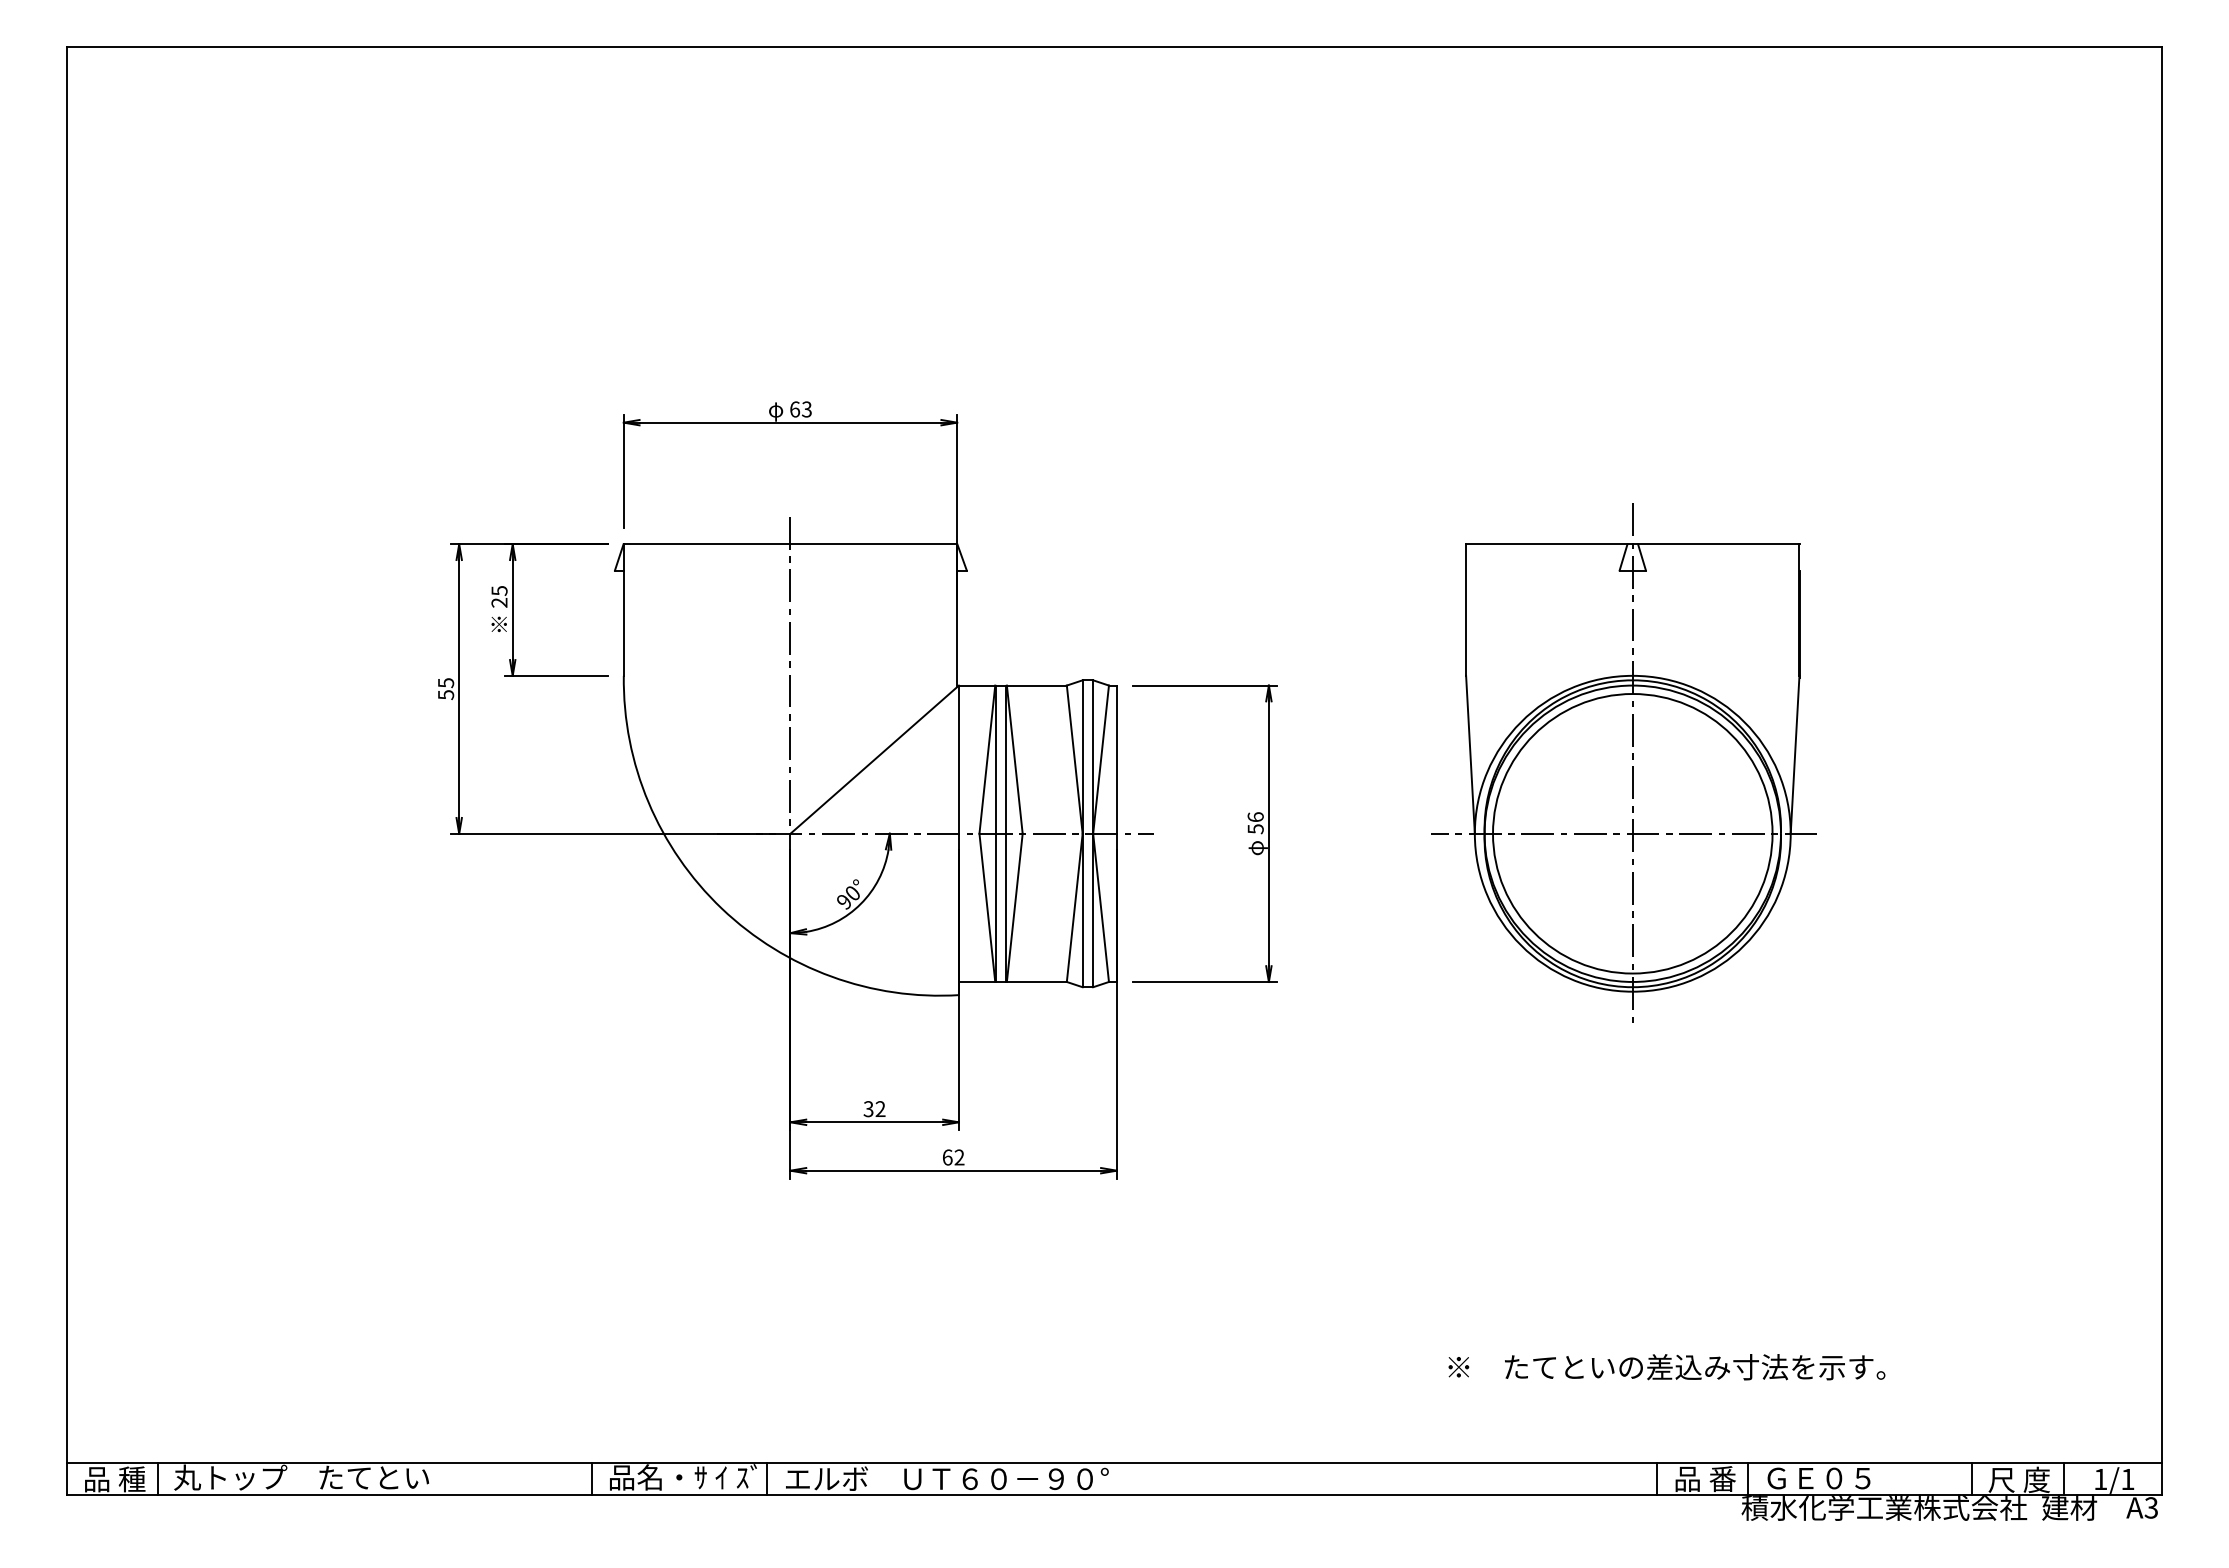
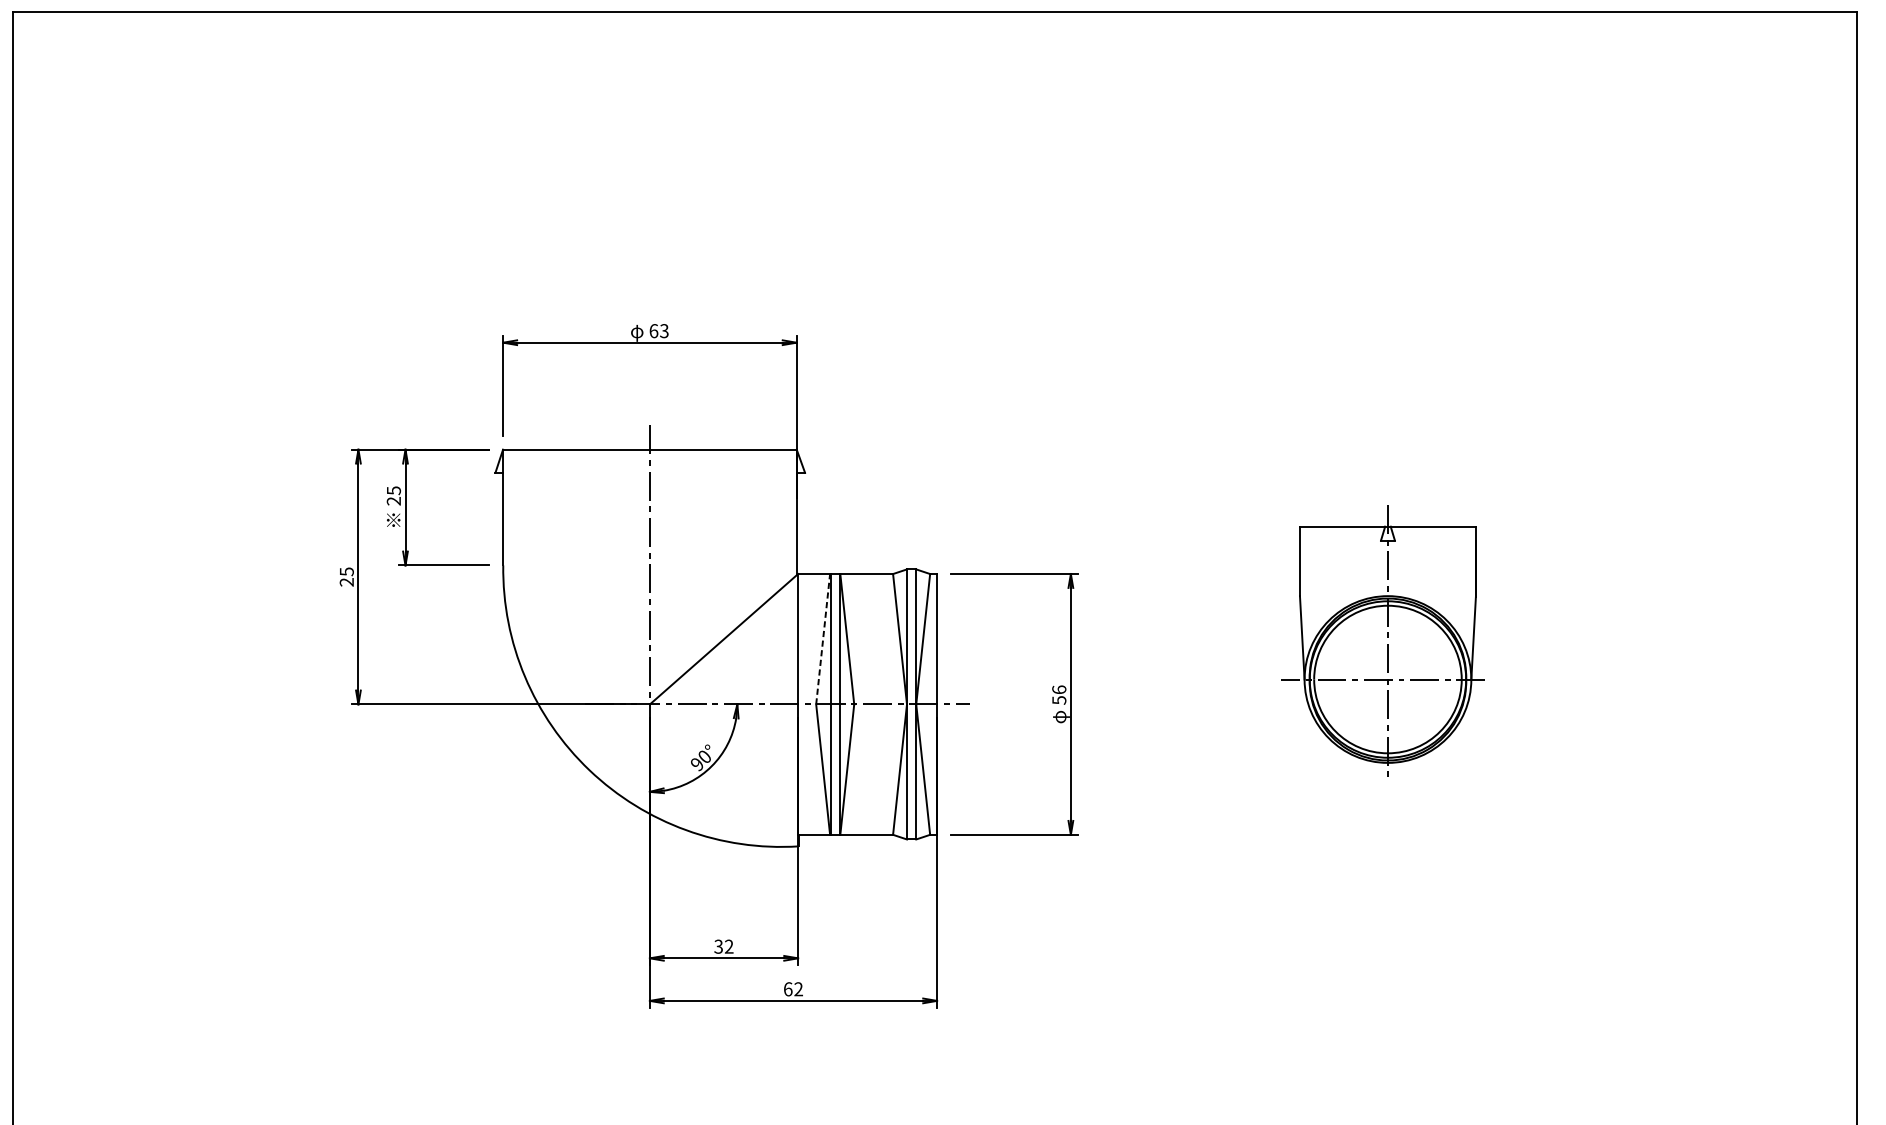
text: (446, 695) -> (347, 582), 55 -> 25
line: (987, 759) -> (823, 639), solid -> dashed
part: (1623, 762) -> (1382, 641), size x0.6

